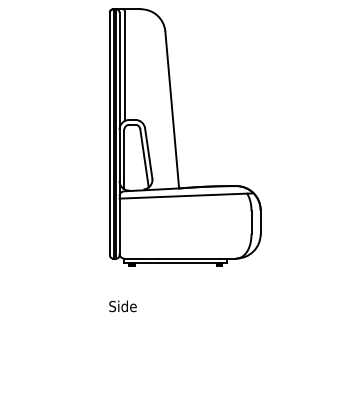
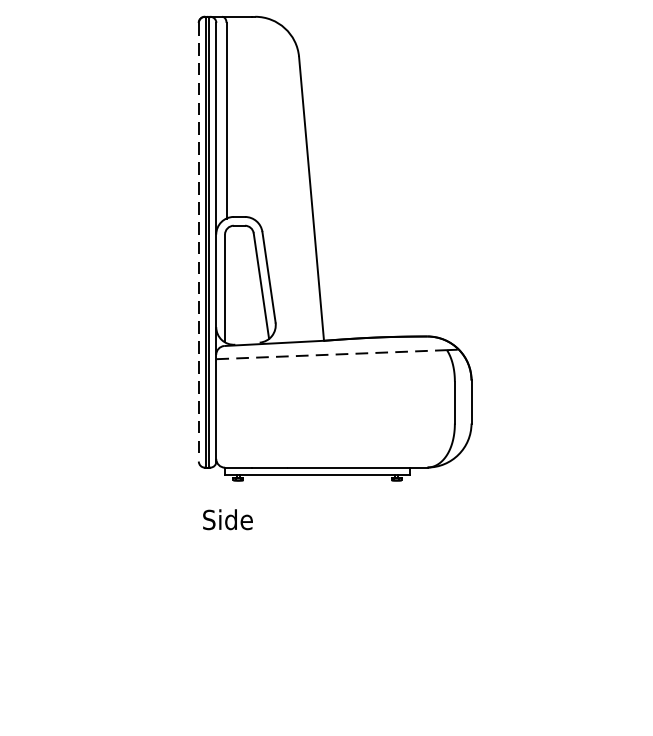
line: (109, 134) -> (198, 243), solid -> dashed
line: (183, 196) -> (331, 355), solid -> dashed
text: (122, 306) -> (227, 519), moved

